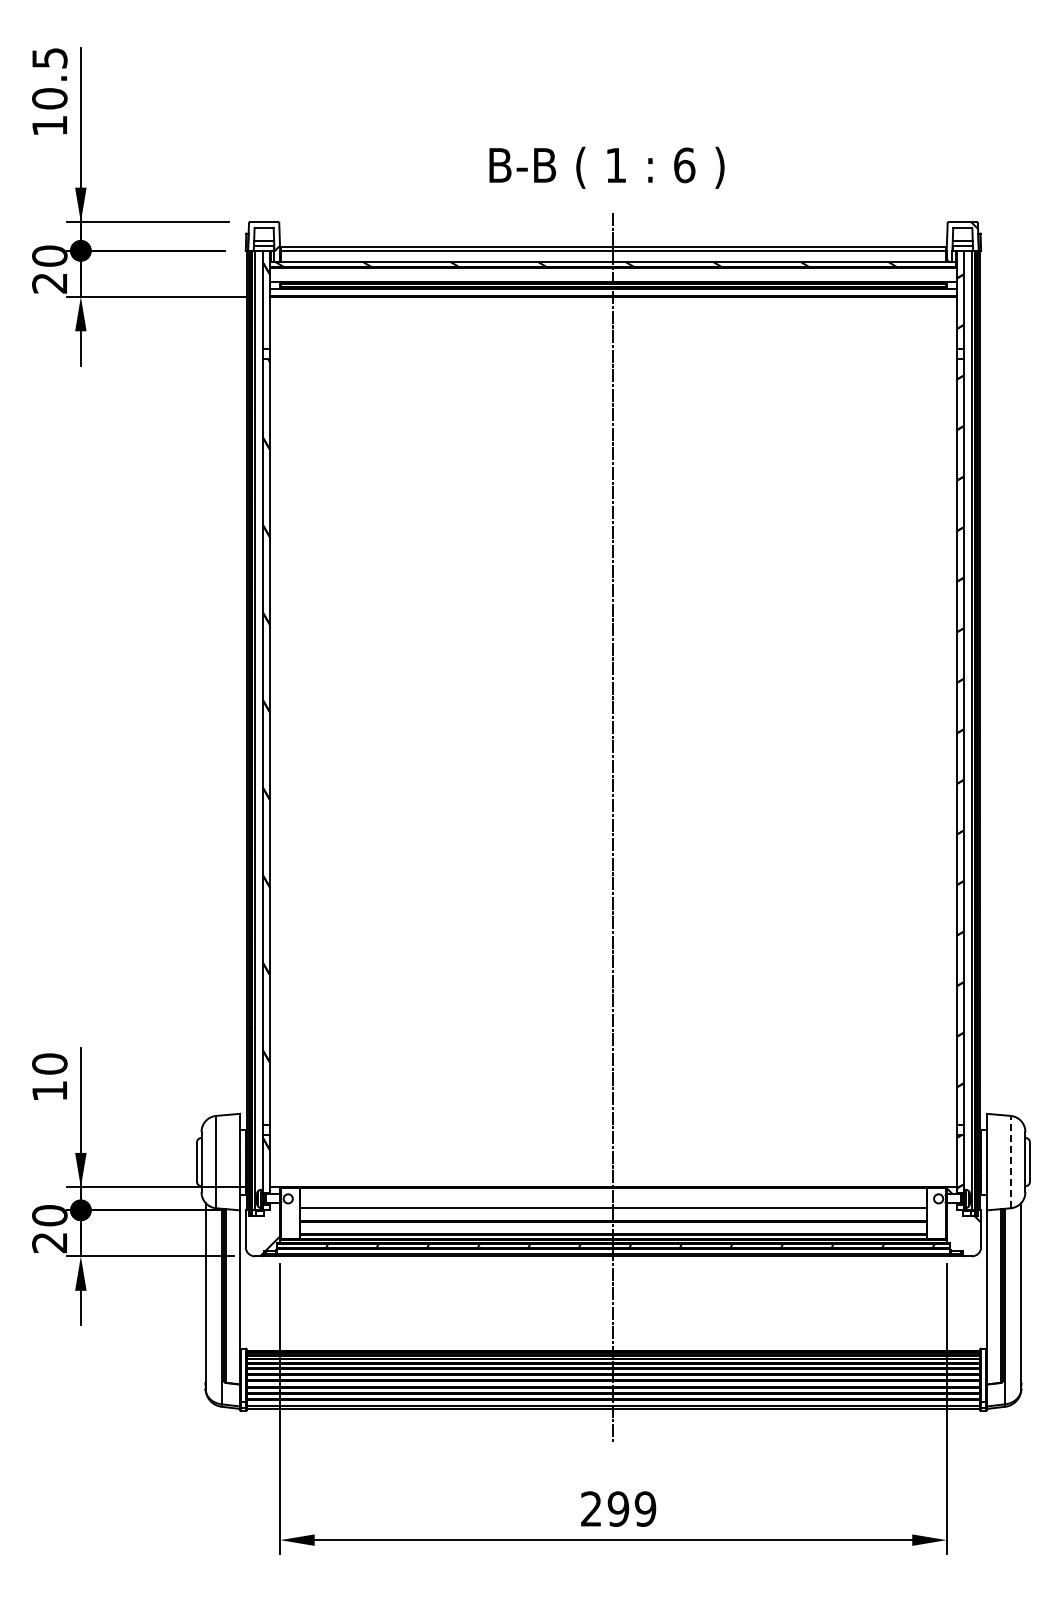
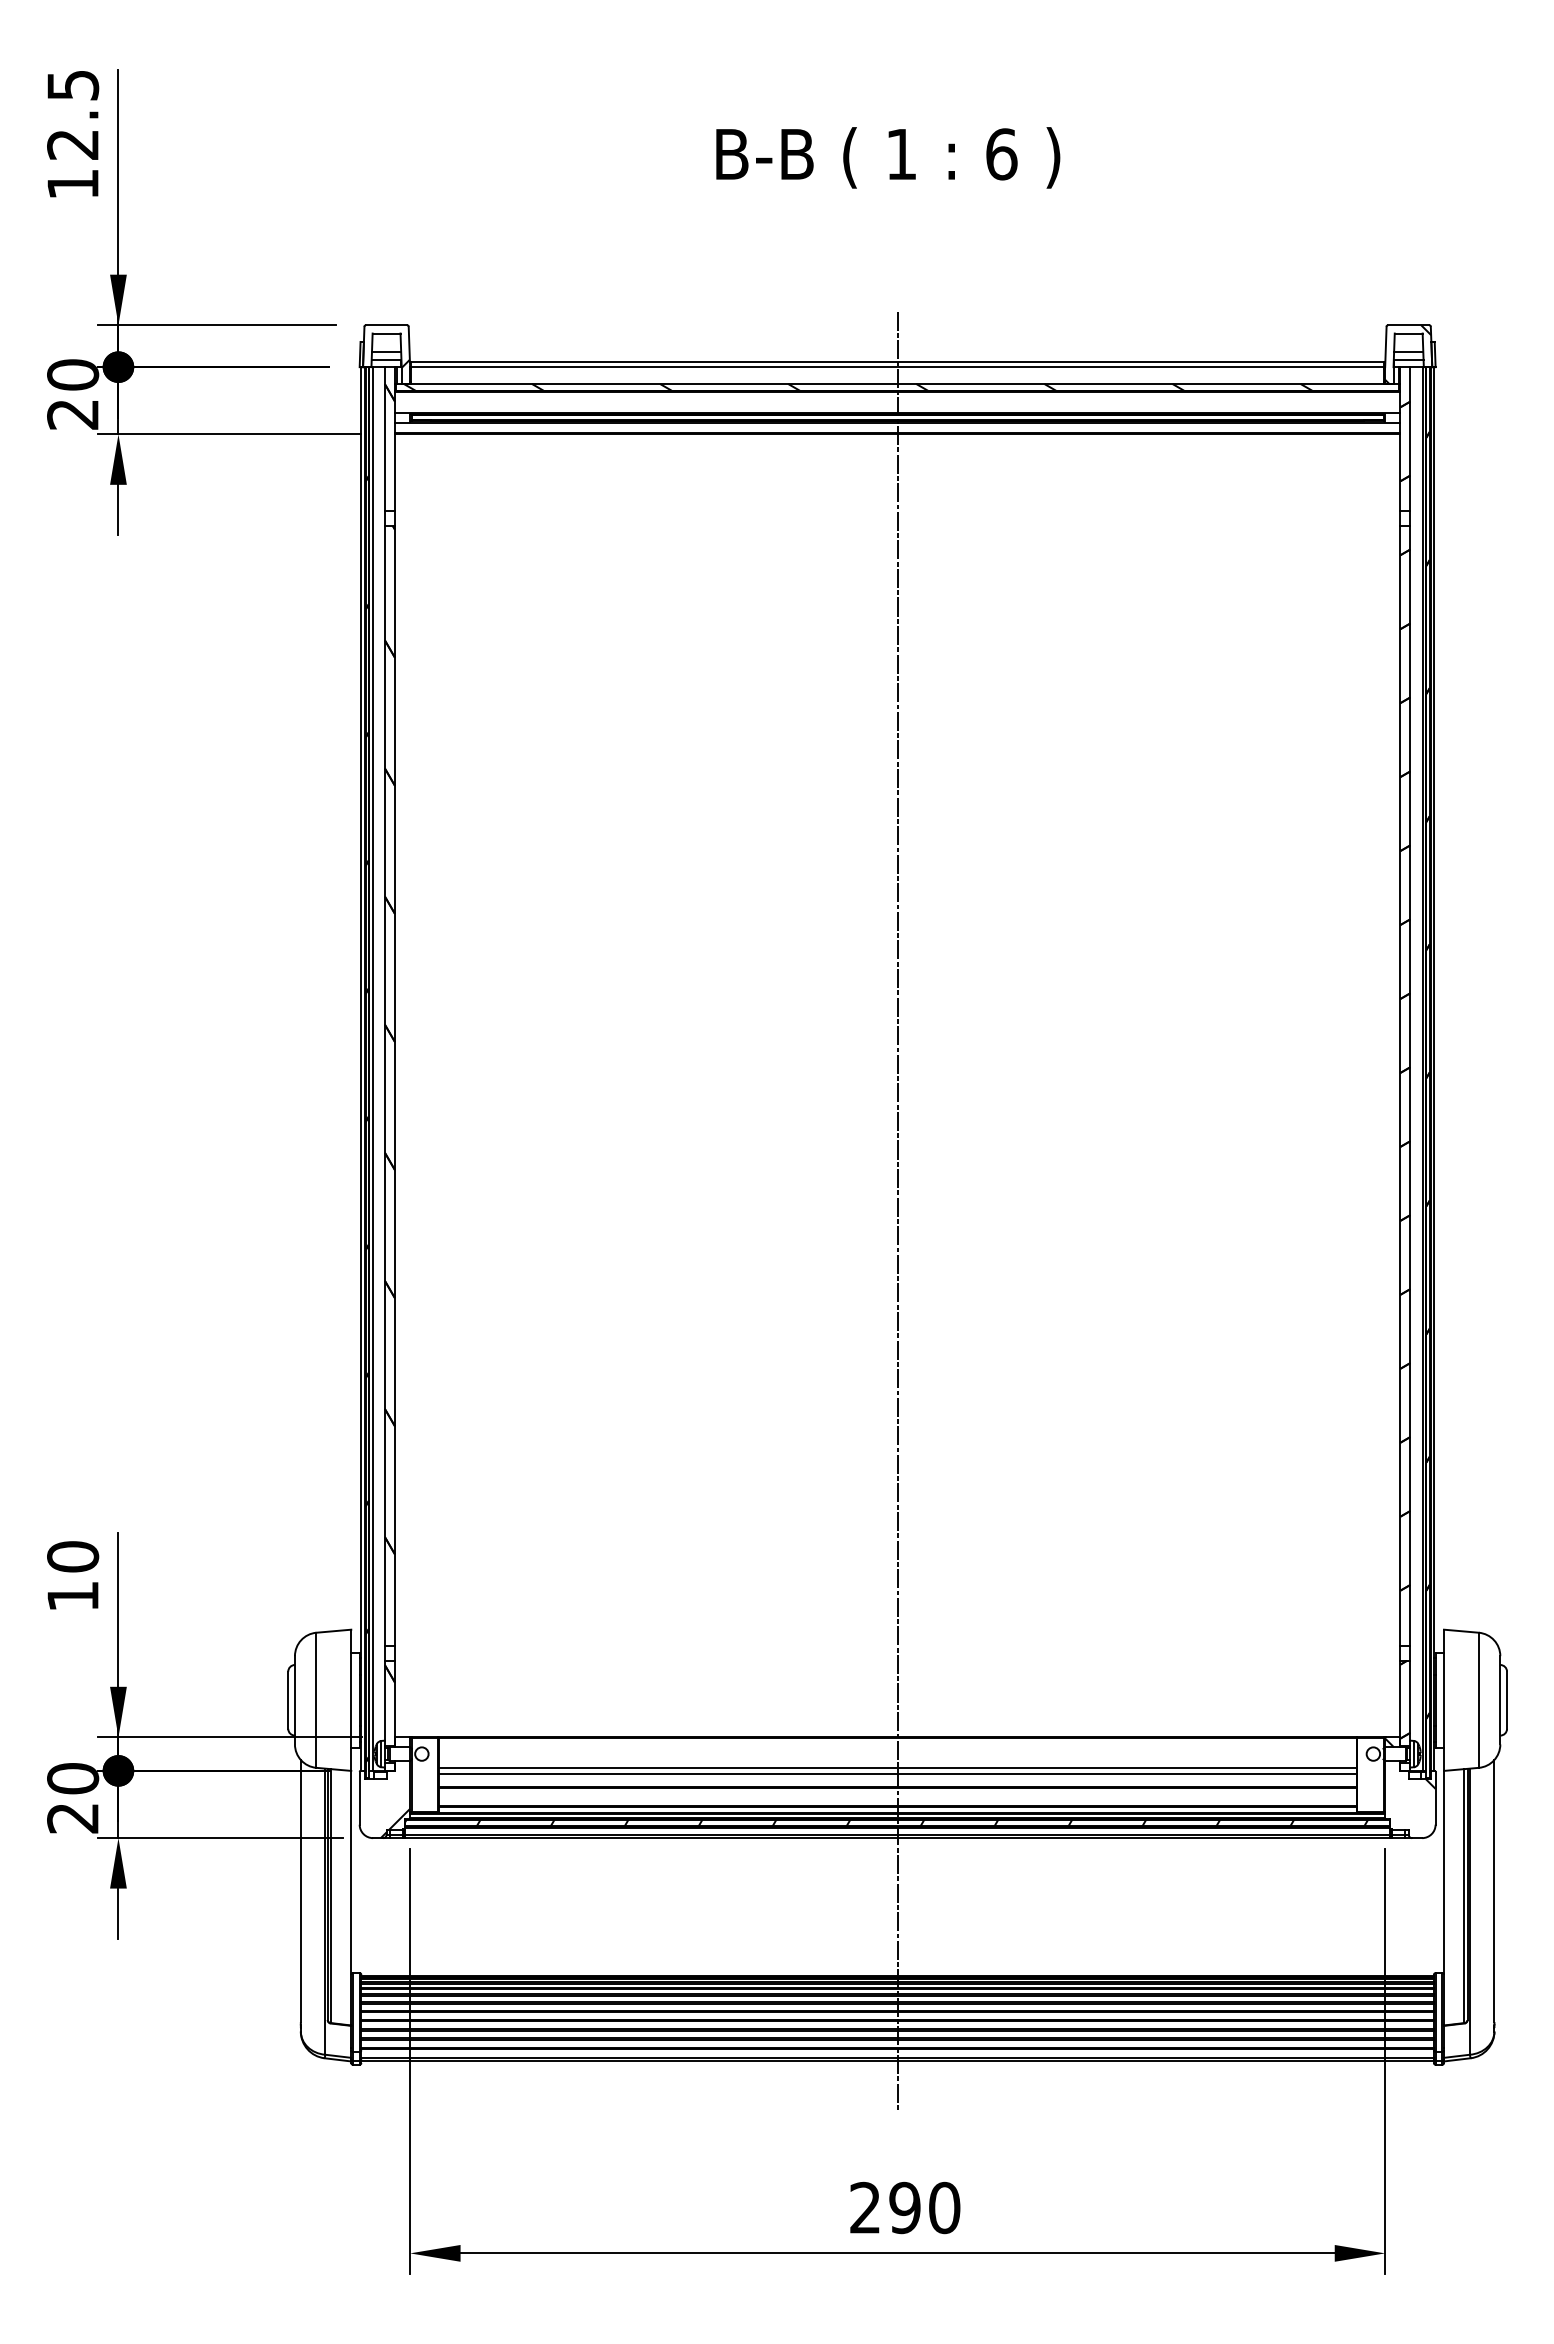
text: (49, 98) -> (72, 144), 10.5 -> 12.5
text: (606, 167) -> (887, 157), moved
line: (1010, 1161) -> (1478, 1699), dashed -> solid
line: (613, 1212) -> (897, 1774), added
text: (645, 1508) -> (944, 2207), 299 -> 290

